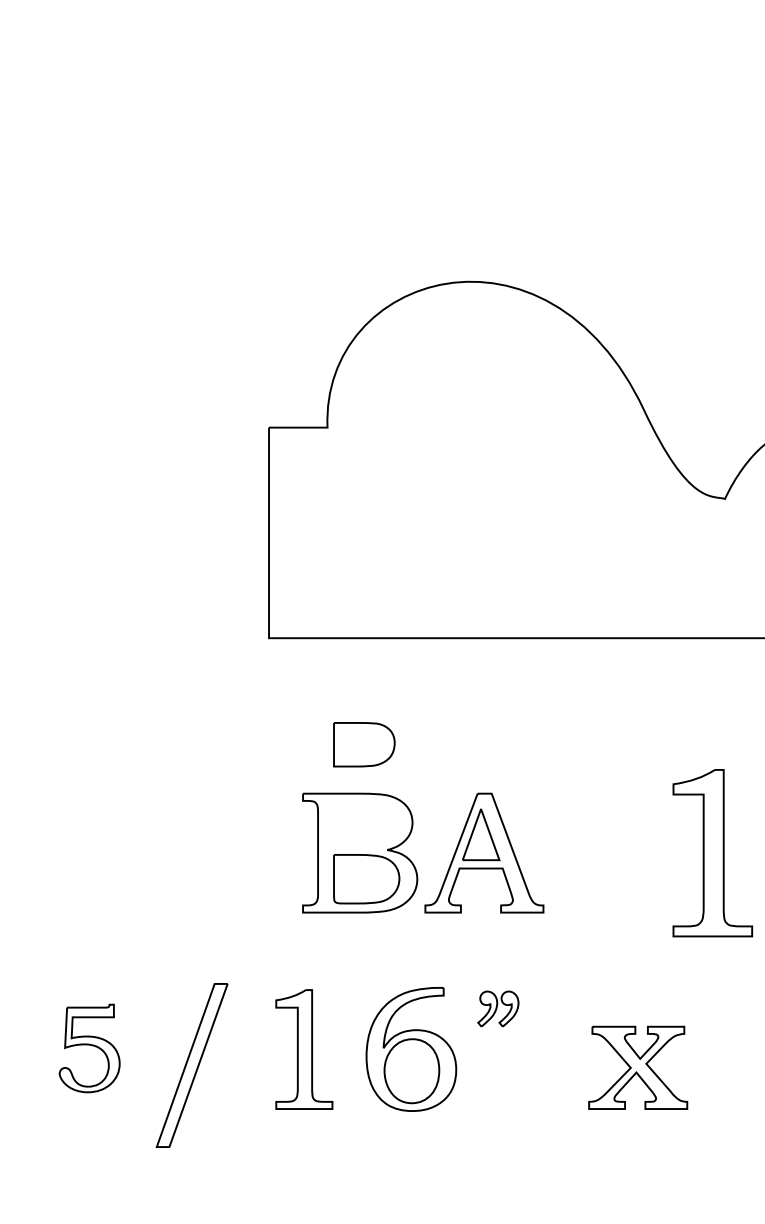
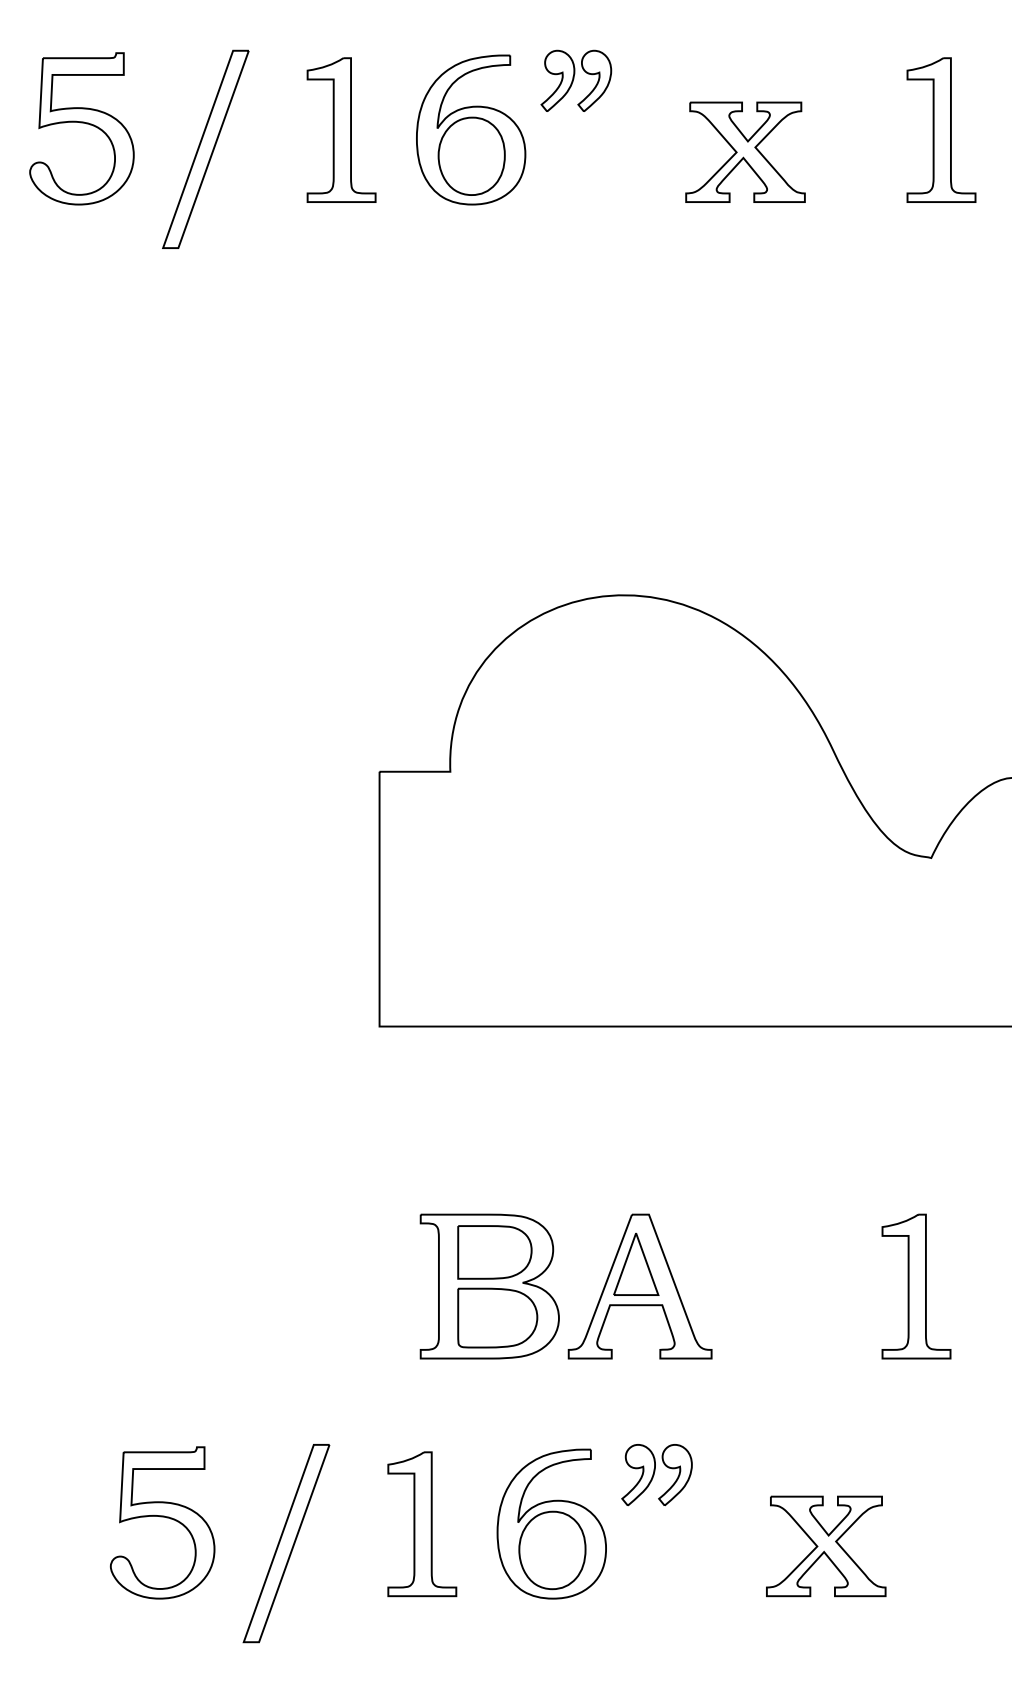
part: (364, 744) -> (494, 1252), moved
part: (712, 853) -> (916, 1286), size x0.71
part: (497, 1009) -> (656, 1475), size x1.43
part: (89, 1048) -> (162, 1522), size x1.43

